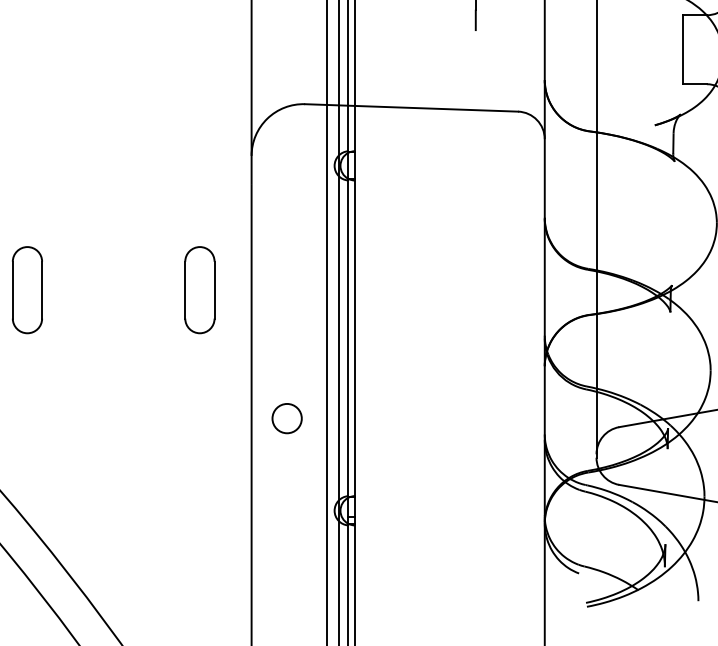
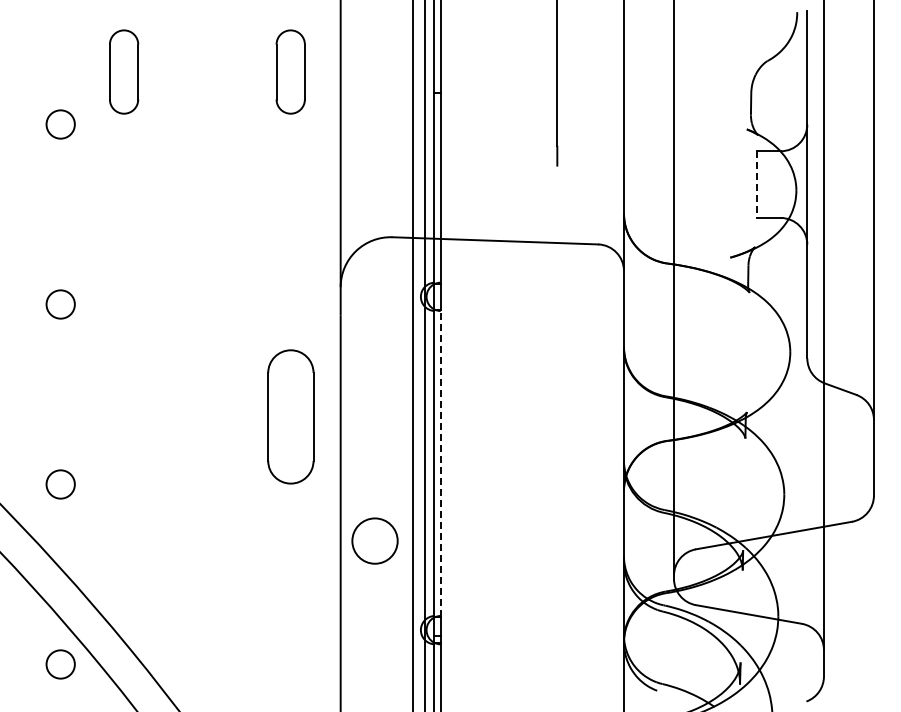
line: (682, 50) -> (757, 185), solid -> dashed
part: (27, 289) -> (124, 416), removed
part: (199, 289) -> (290, 416), size x1.6
line: (354, 338) -> (440, 463), solid -> dashed
circle: (286, 418) -> (374, 540), size x1.6

